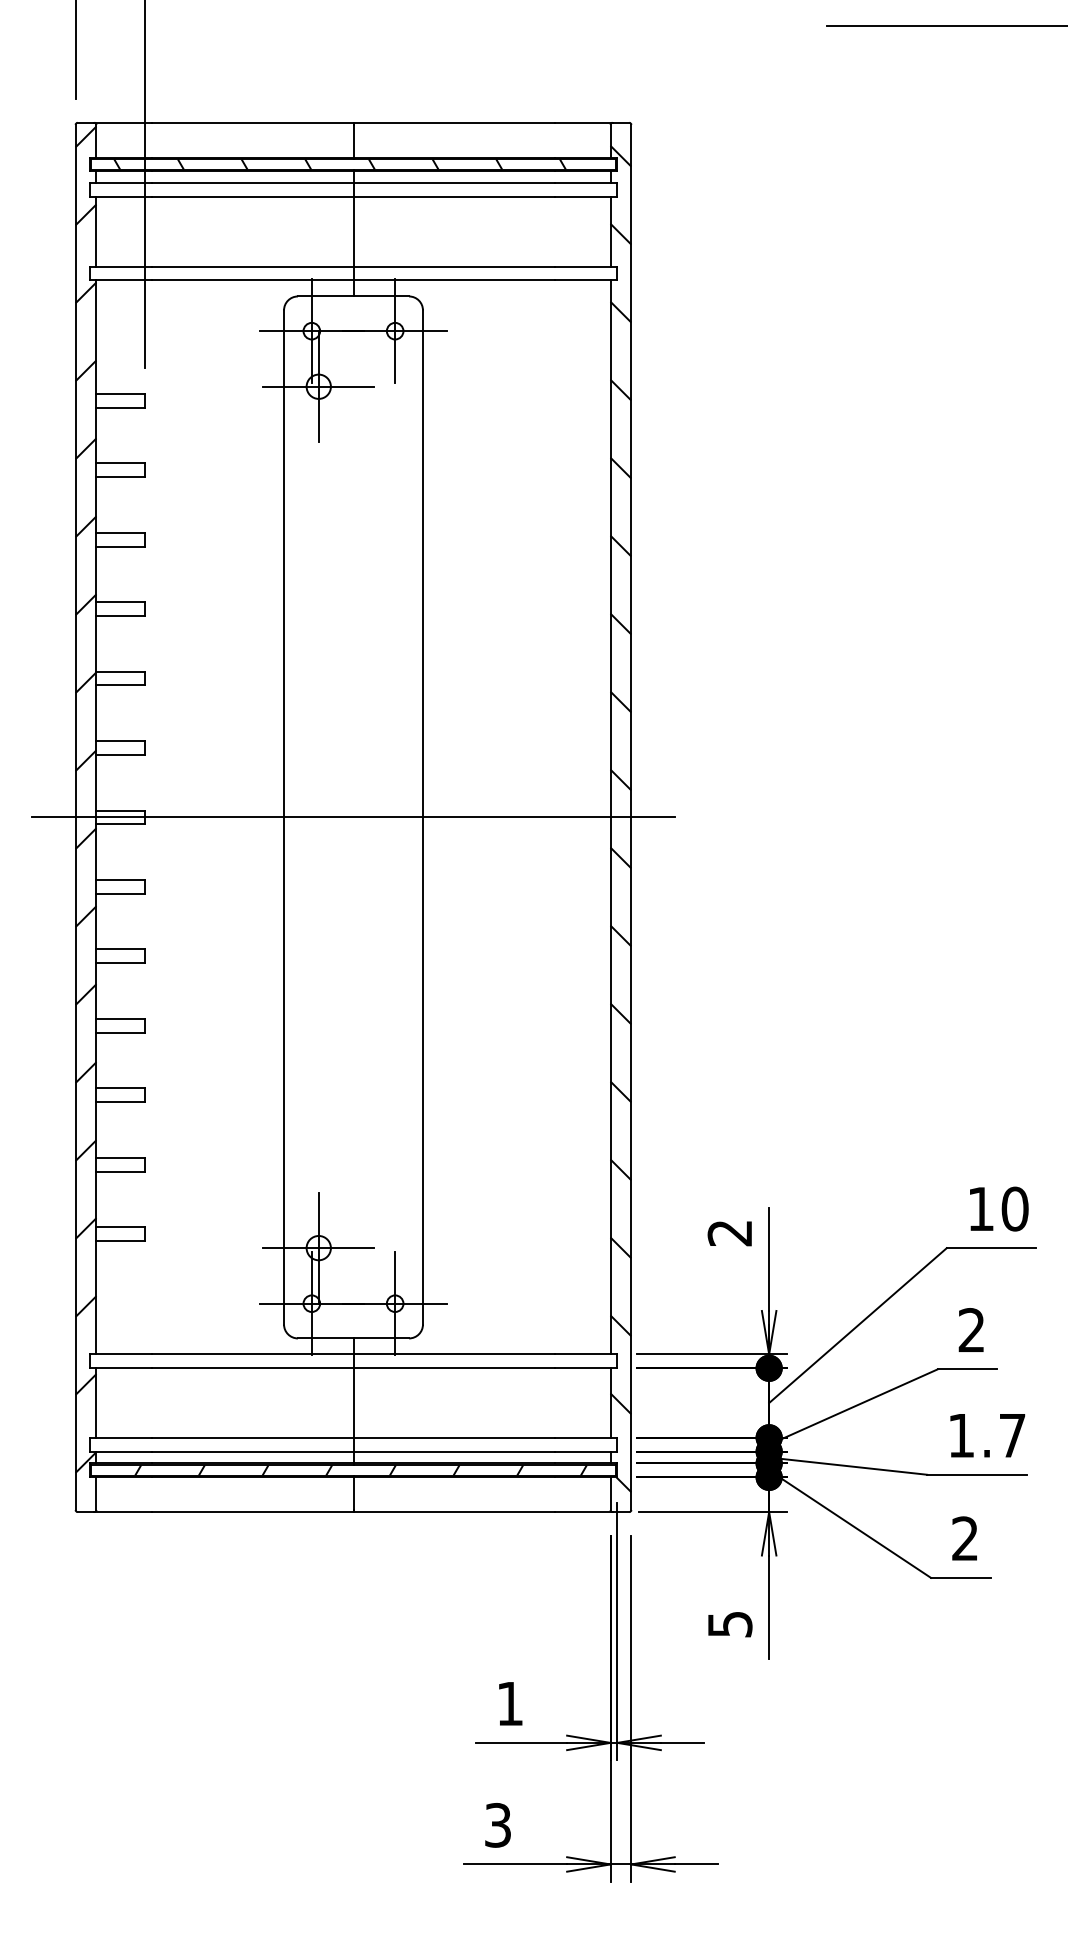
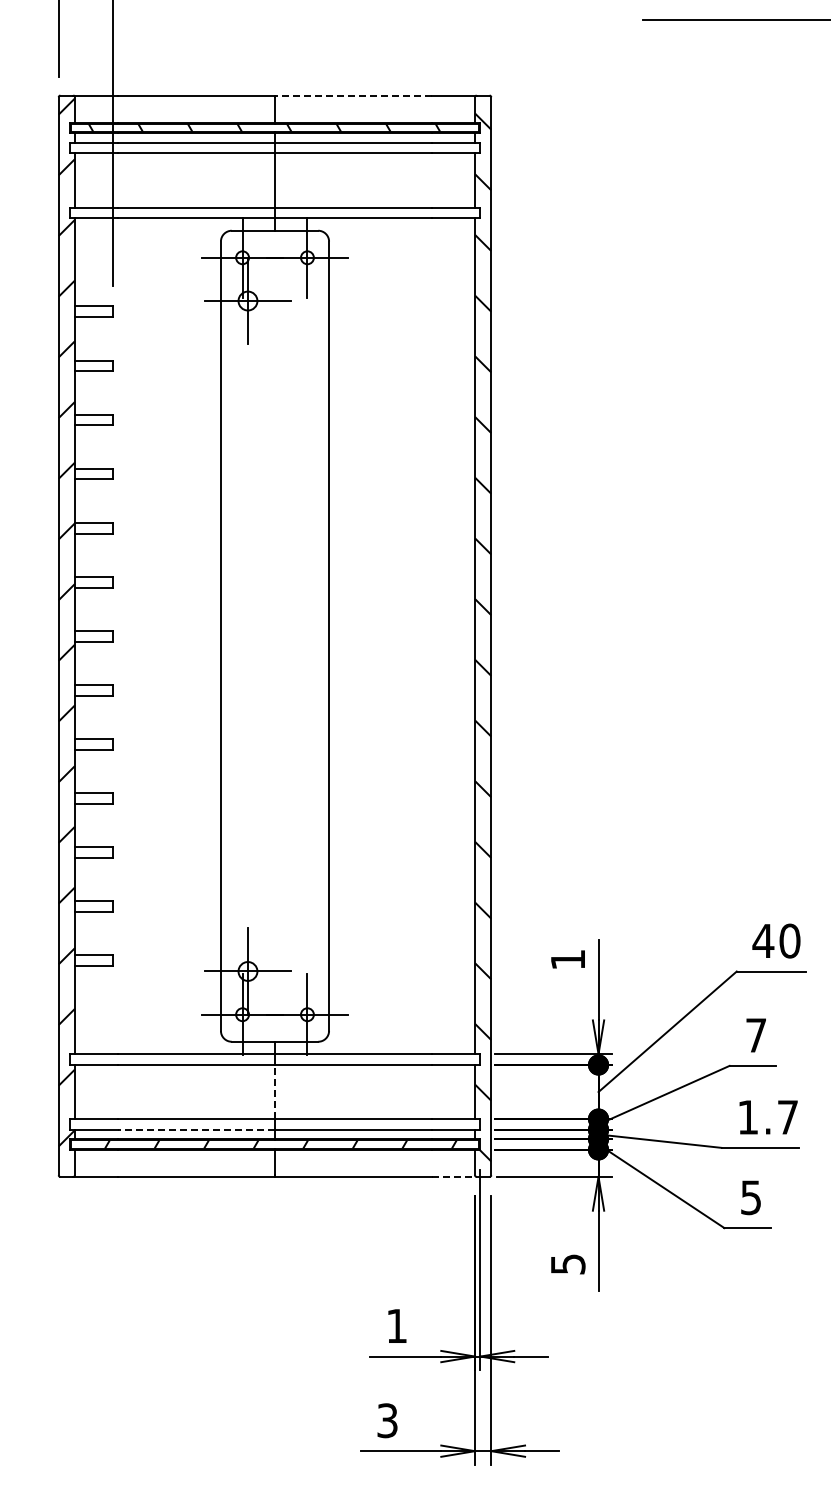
line: (453, 122) -> (352, 95), solid -> dashed
line: (352, 817) -> (274, 636), removed
text: (981, 1208) -> (763, 940), 10 -> 40
text: (729, 1232) -> (567, 959), 2 -> 1
text: (970, 1330) -> (755, 1035), 2 -> 7
line: (354, 1402) -> (275, 1091), solid -> dashed
line: (252, 1451) -> (196, 1129), solid -> dashed
line: (584, 1511) -> (454, 1176), solid -> dashed
text: (964, 1538) -> (750, 1197), 2 -> 5

